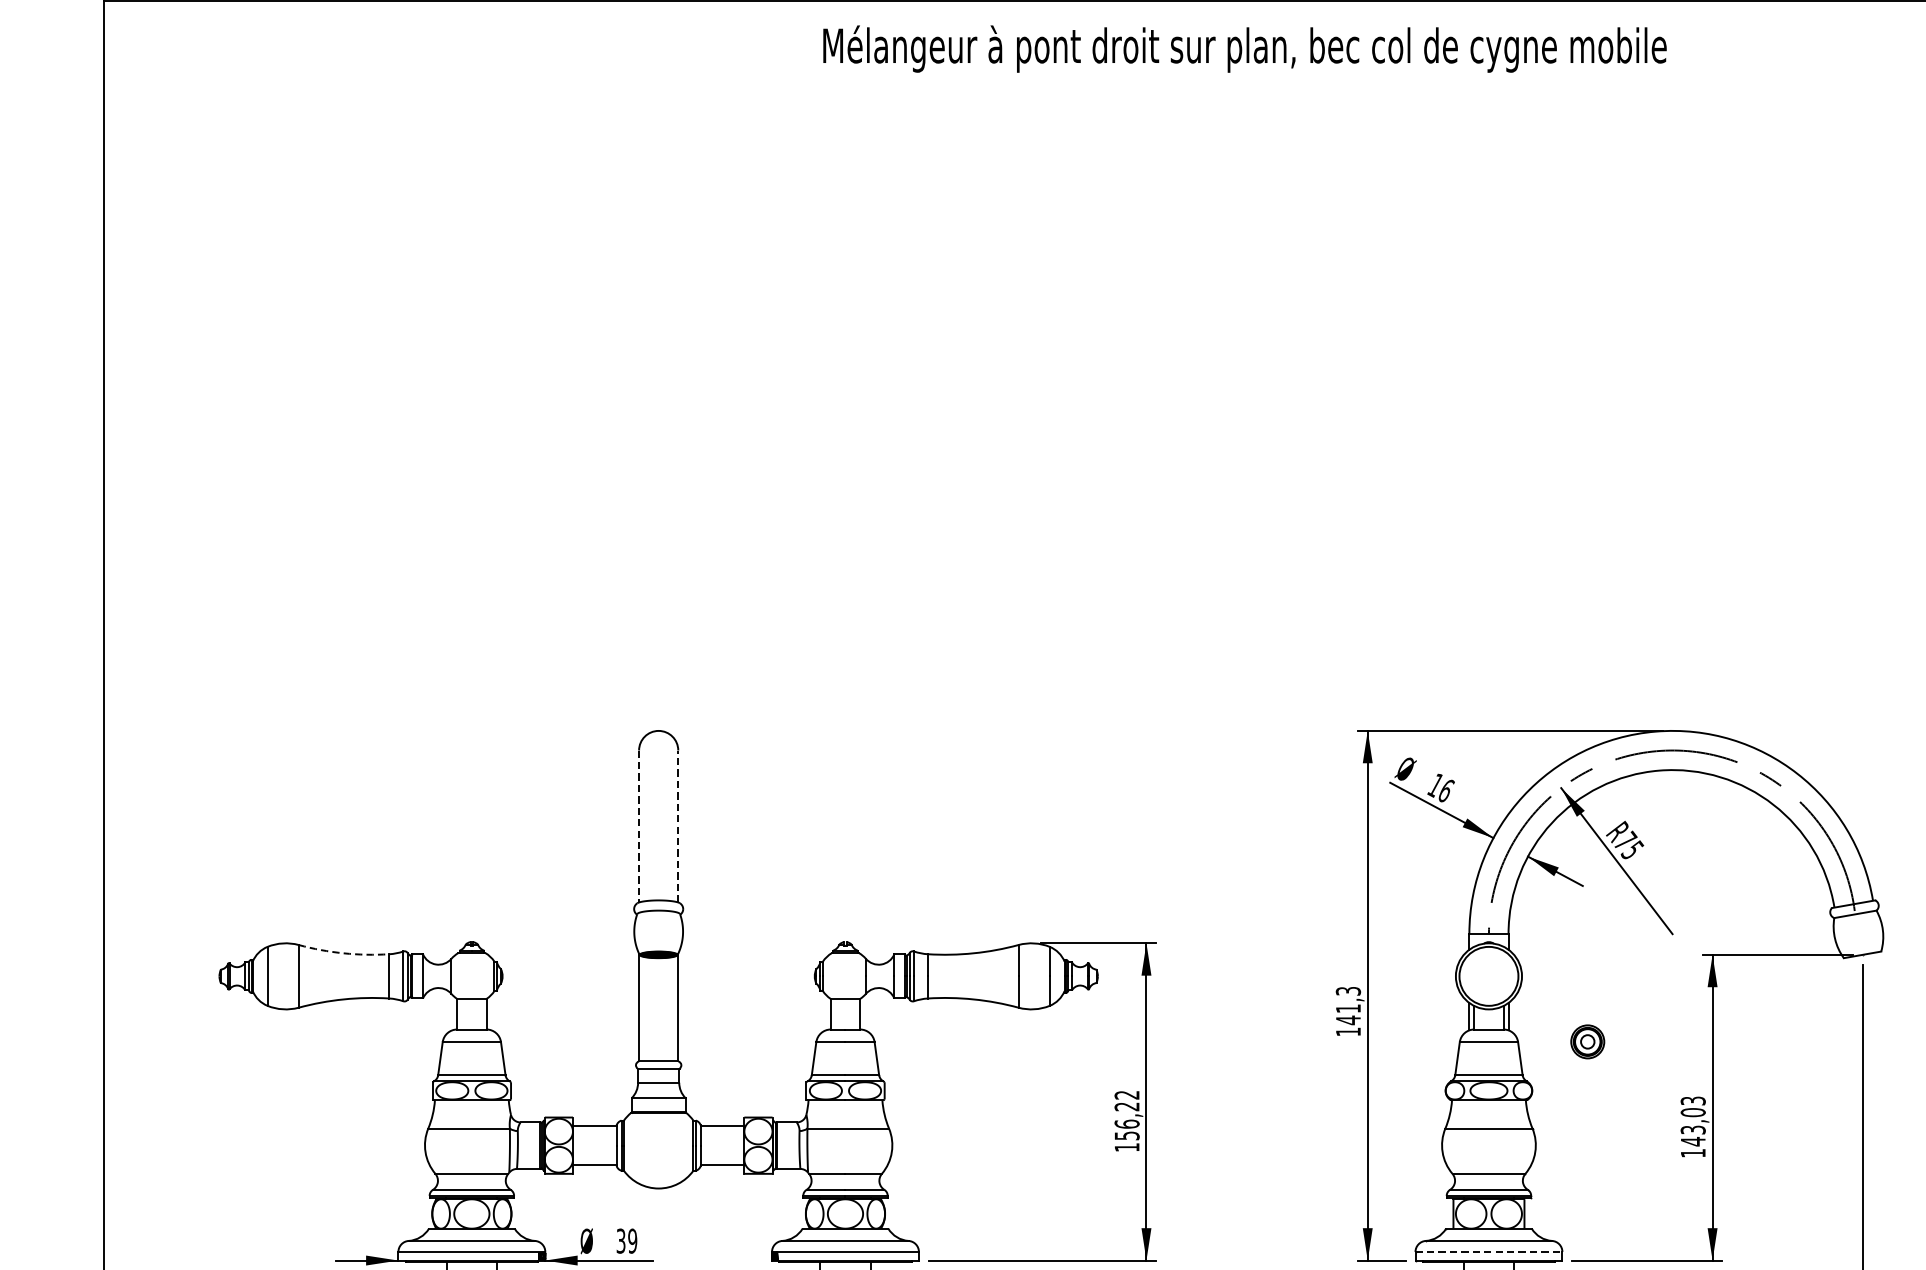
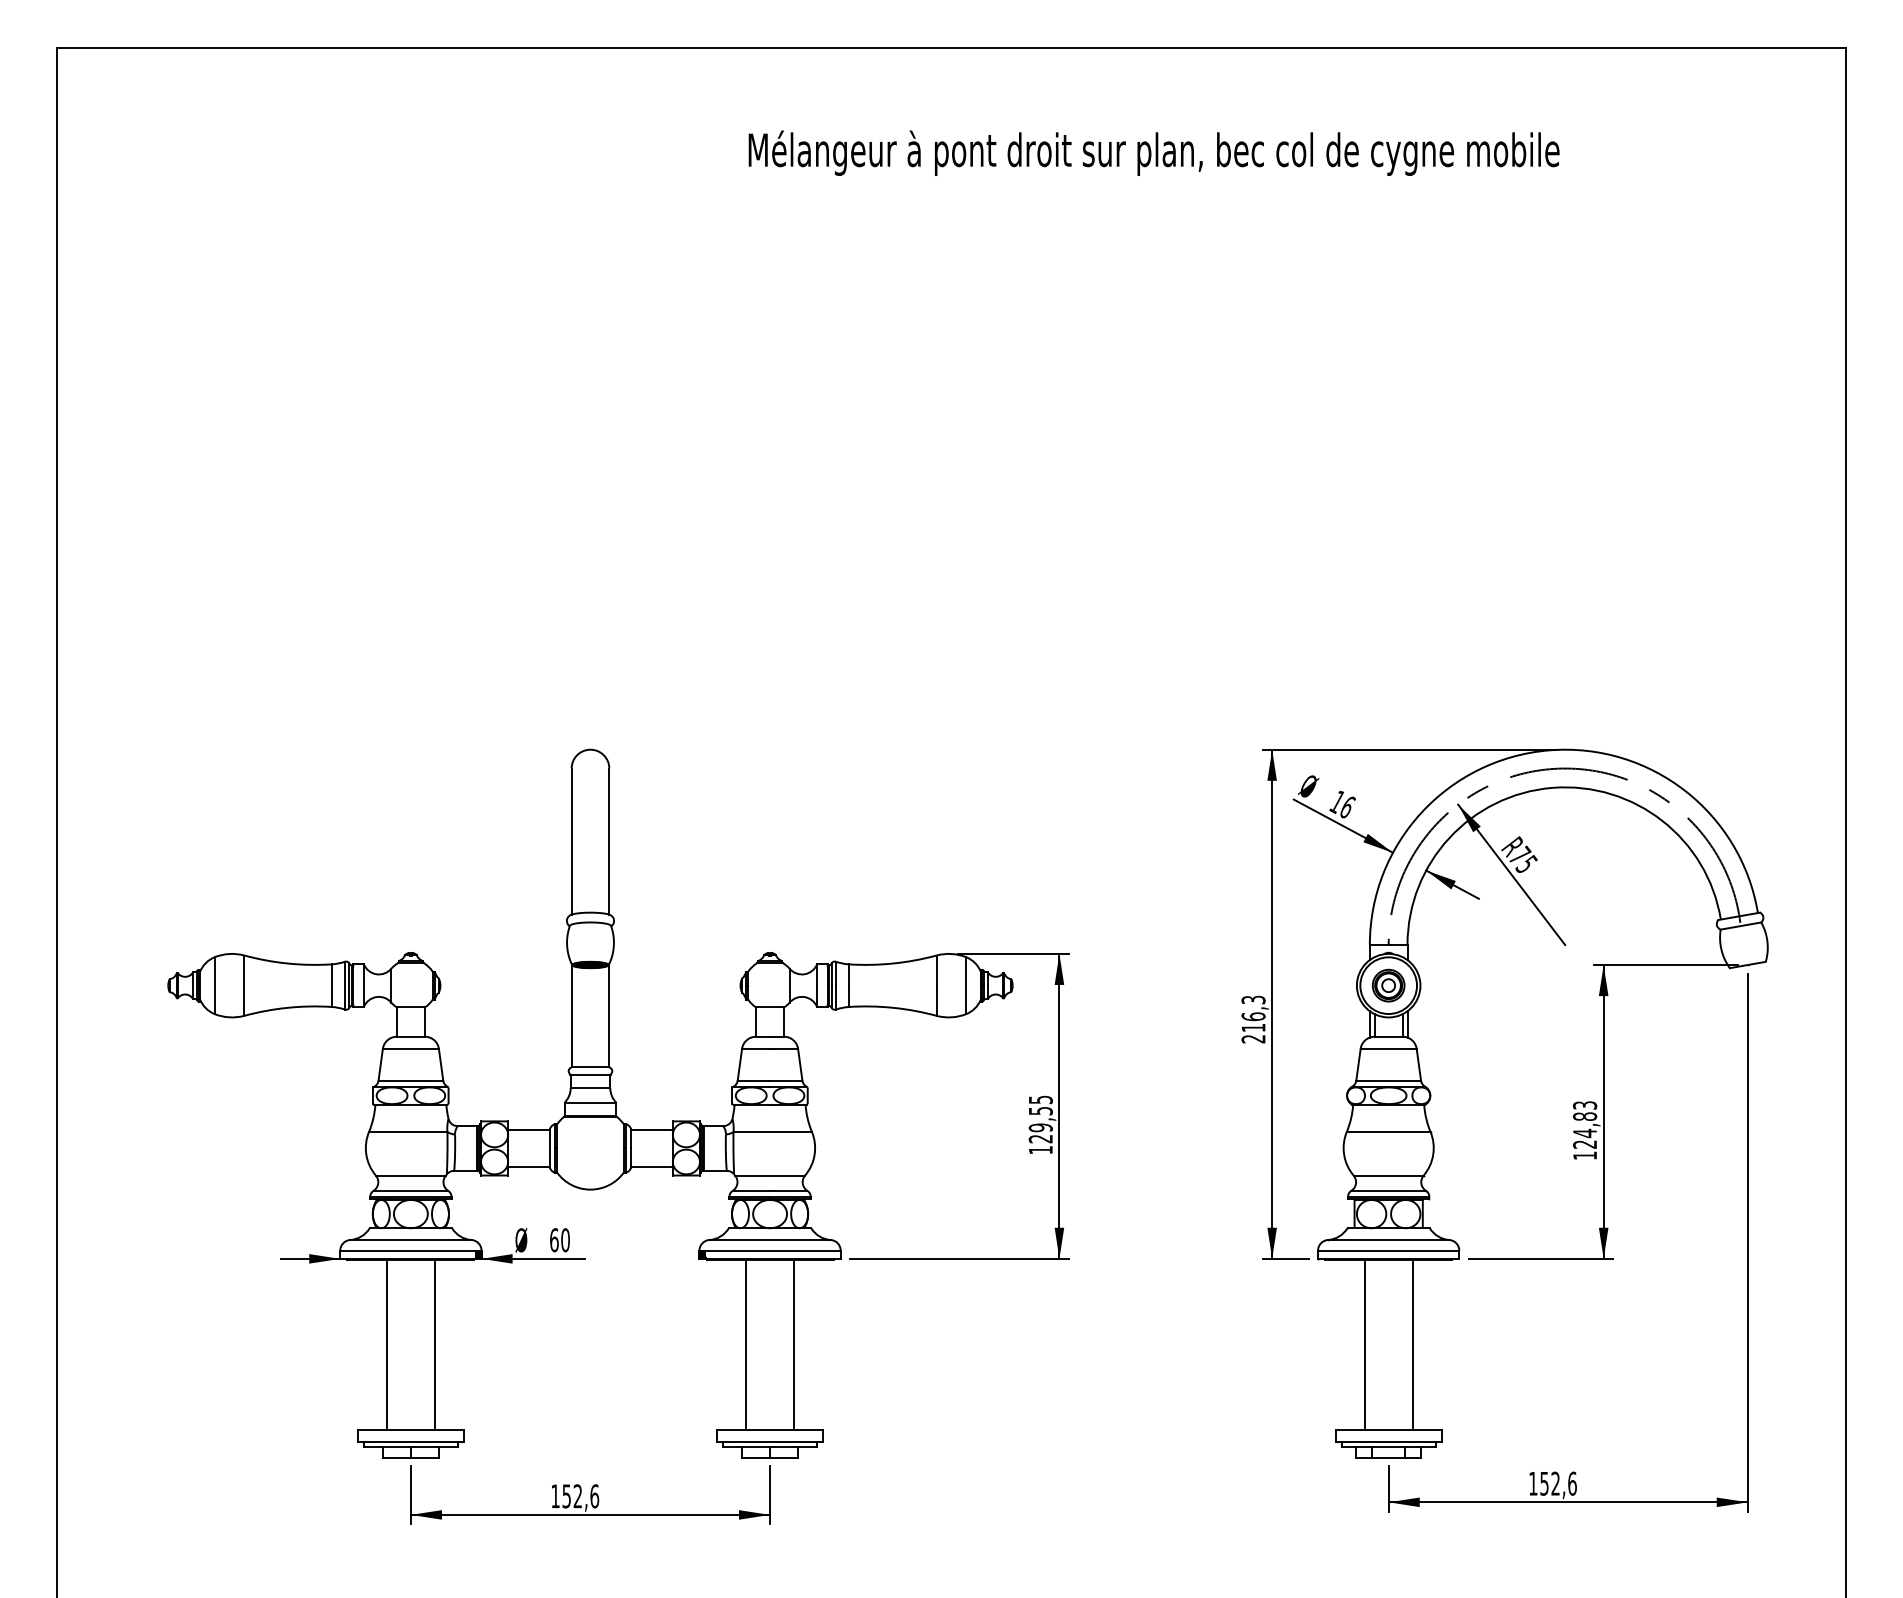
text: (1244, 48) -> (1153, 152), moved
line: (678, 826) -> (609, 841), dashed -> solid
line: (638, 827) -> (571, 842), dashed -> solid
arc: (343, 953) -> (287, 963), dashed -> solid
text: (1348, 1019) -> (1253, 1027), 141,3 -> 216,3
part: (1587, 1041) -> (1388, 985), moved
text: (1126, 1115) -> (1040, 1119), 156,22 -> 129,55
text: (1693, 1127) -> (1585, 1130), 143,03 -> 124,83
text: (626, 1241) -> (559, 1240), 39 -> 60
line: (1488, 1251) -> (1388, 1250), dashed -> solid

